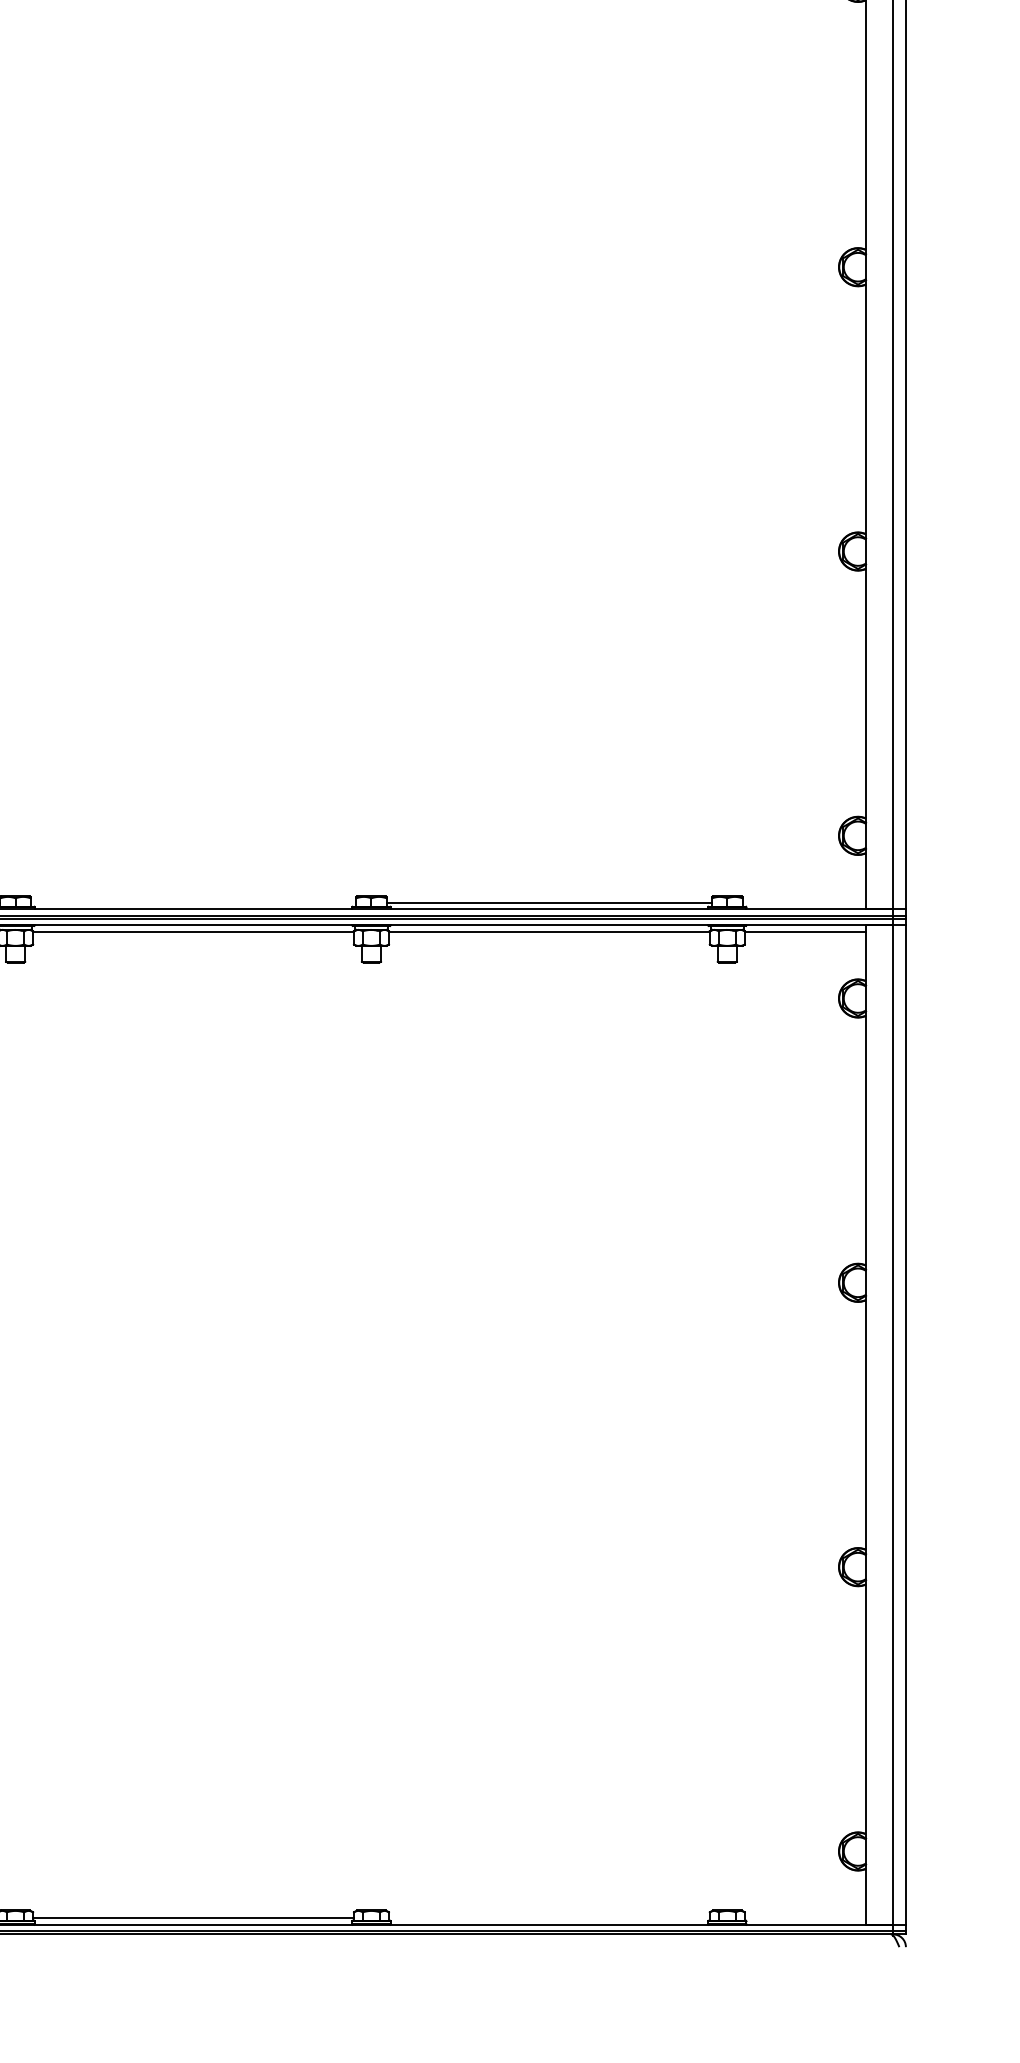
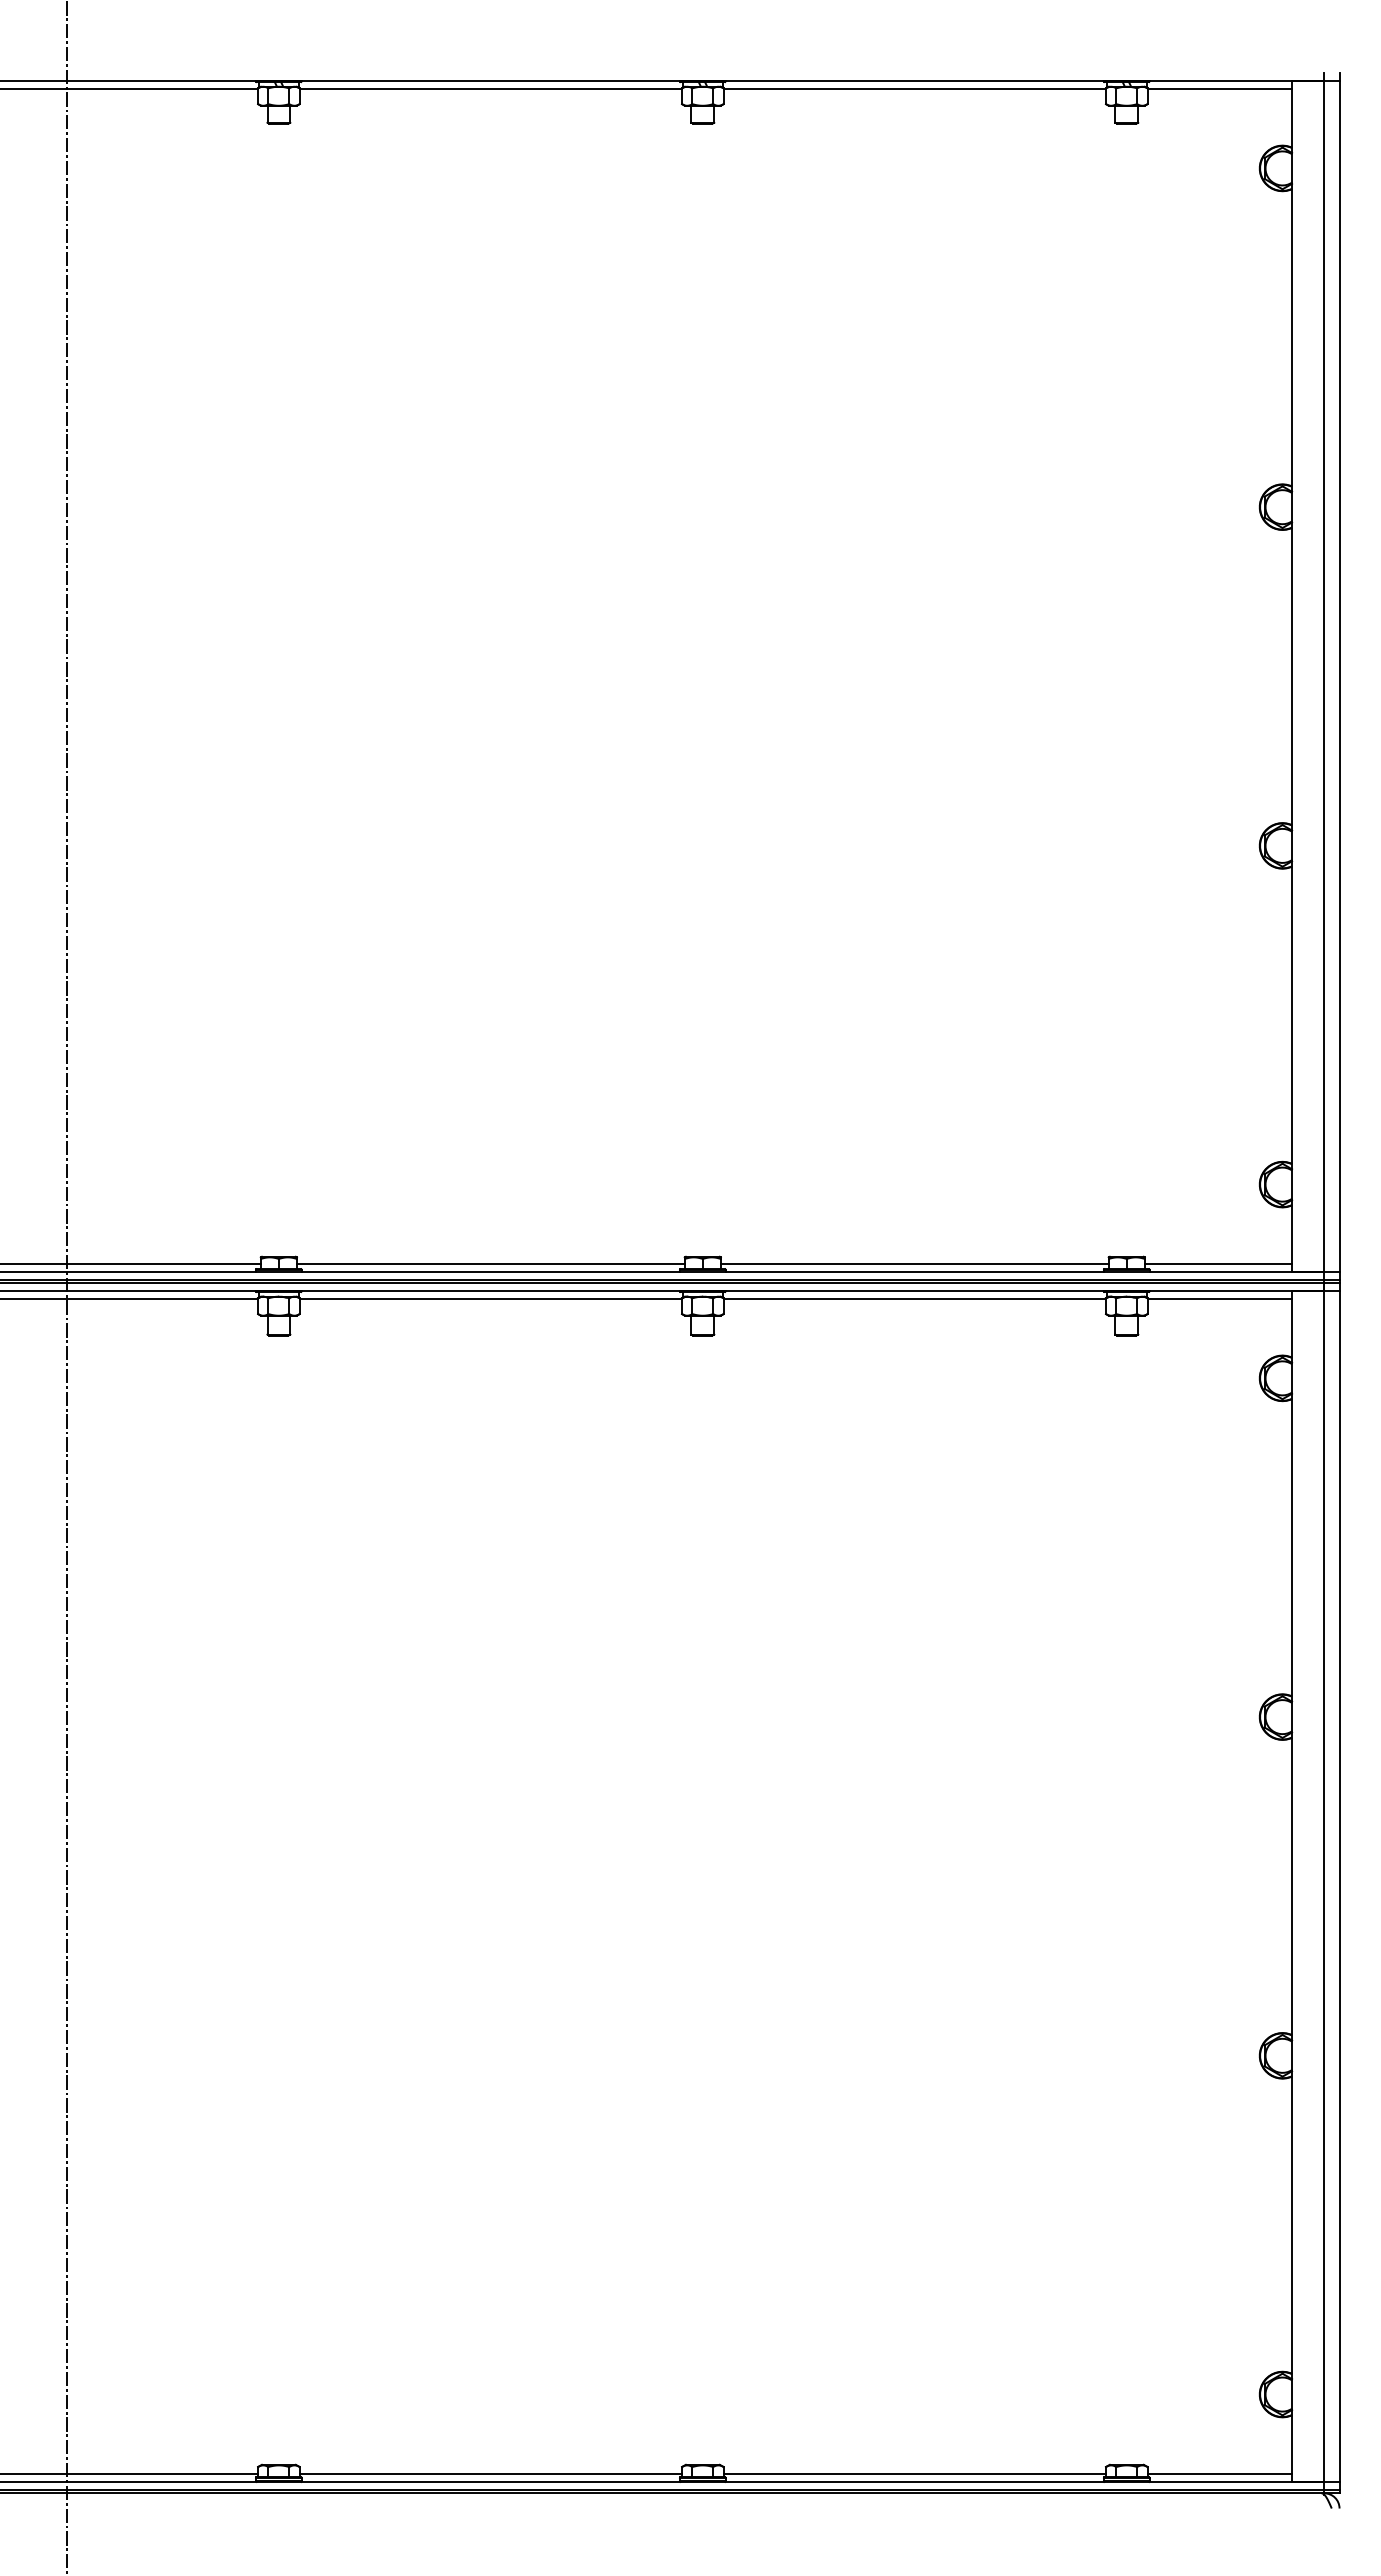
line: (193, 902) -> (490, 1264), added
line: (804, 902) -> (1218, 1264), added
line: (549, 1918) -> (914, 2474), added
line: (805, 1918) -> (1219, 2474), added

